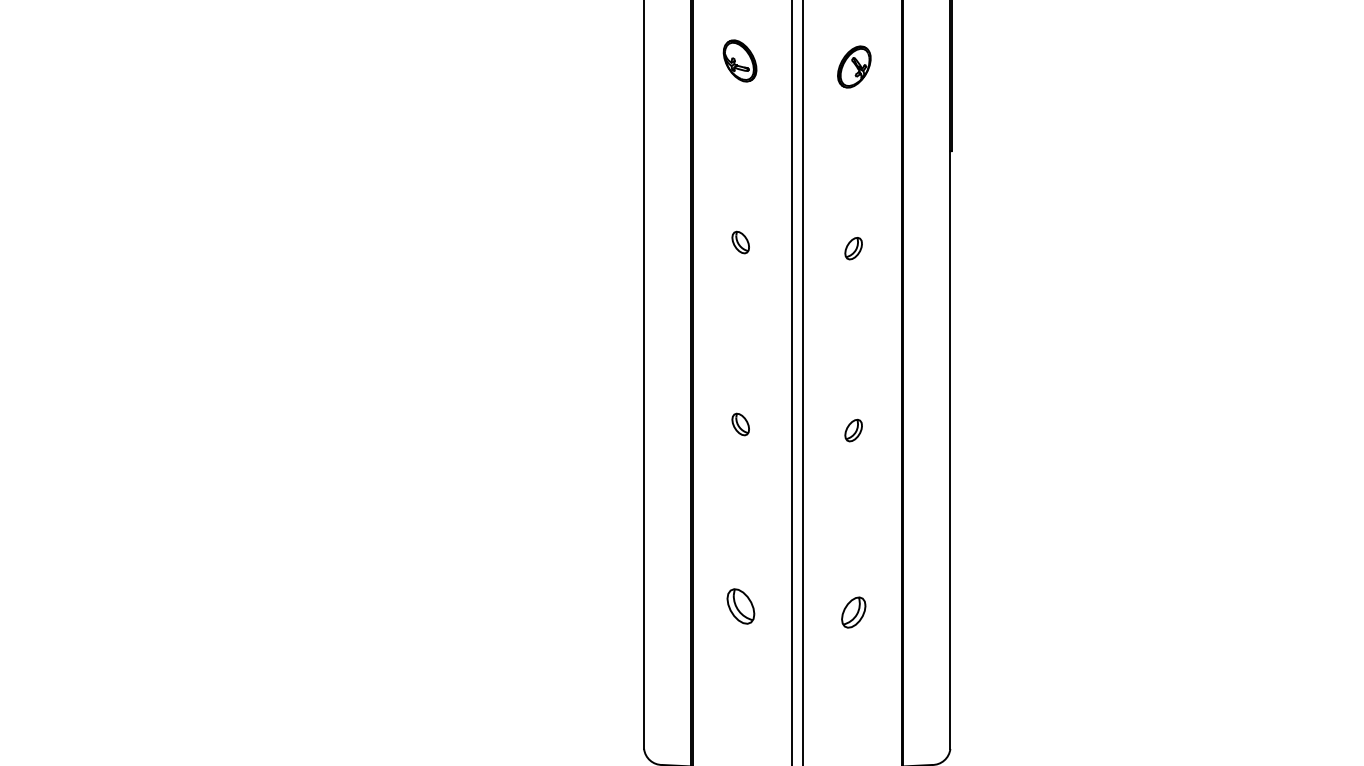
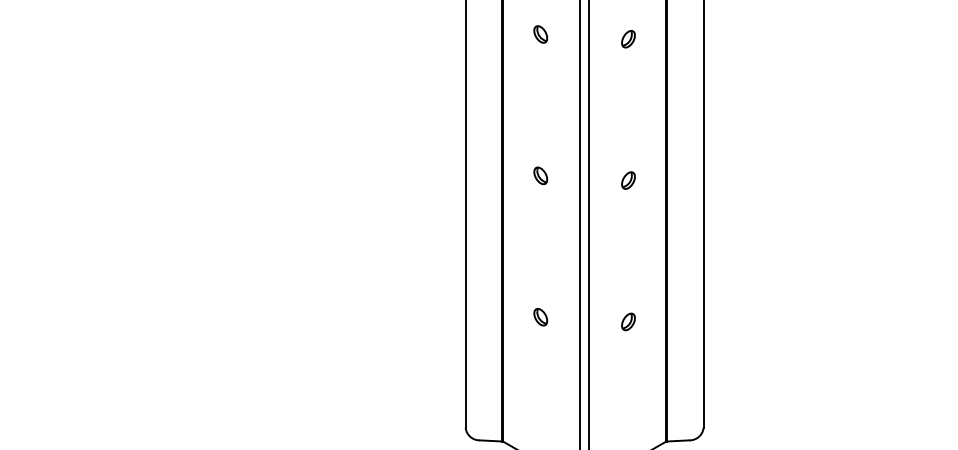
part: (740, 606) -> (540, 317), size x0.62
part: (853, 612) -> (628, 321), size x0.71

